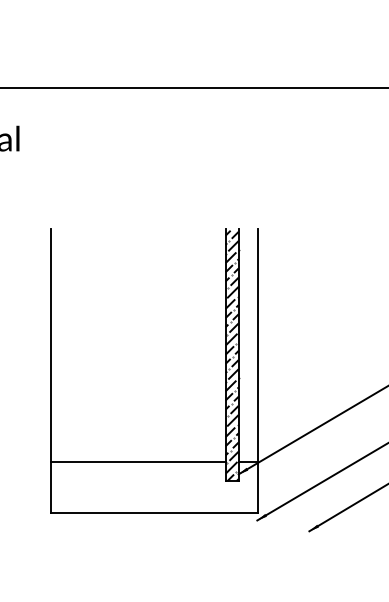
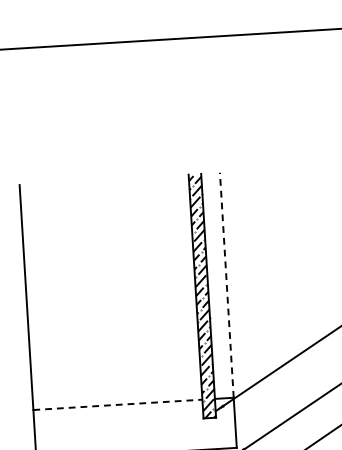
line: (258, 344) -> (227, 284), solid -> dashed
line: (138, 461) -> (118, 404), solid -> dashed

